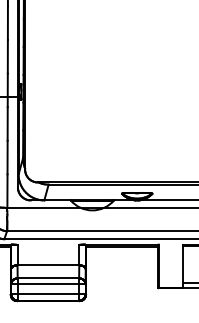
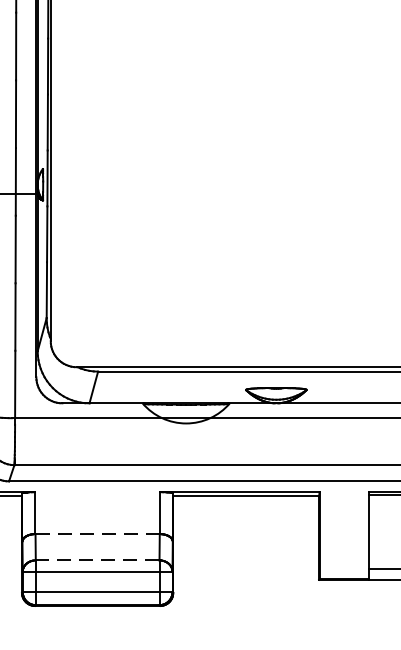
line: (48, 265) -> (97, 534), solid -> dashed
line: (48, 278) -> (97, 560), solid -> dashed

